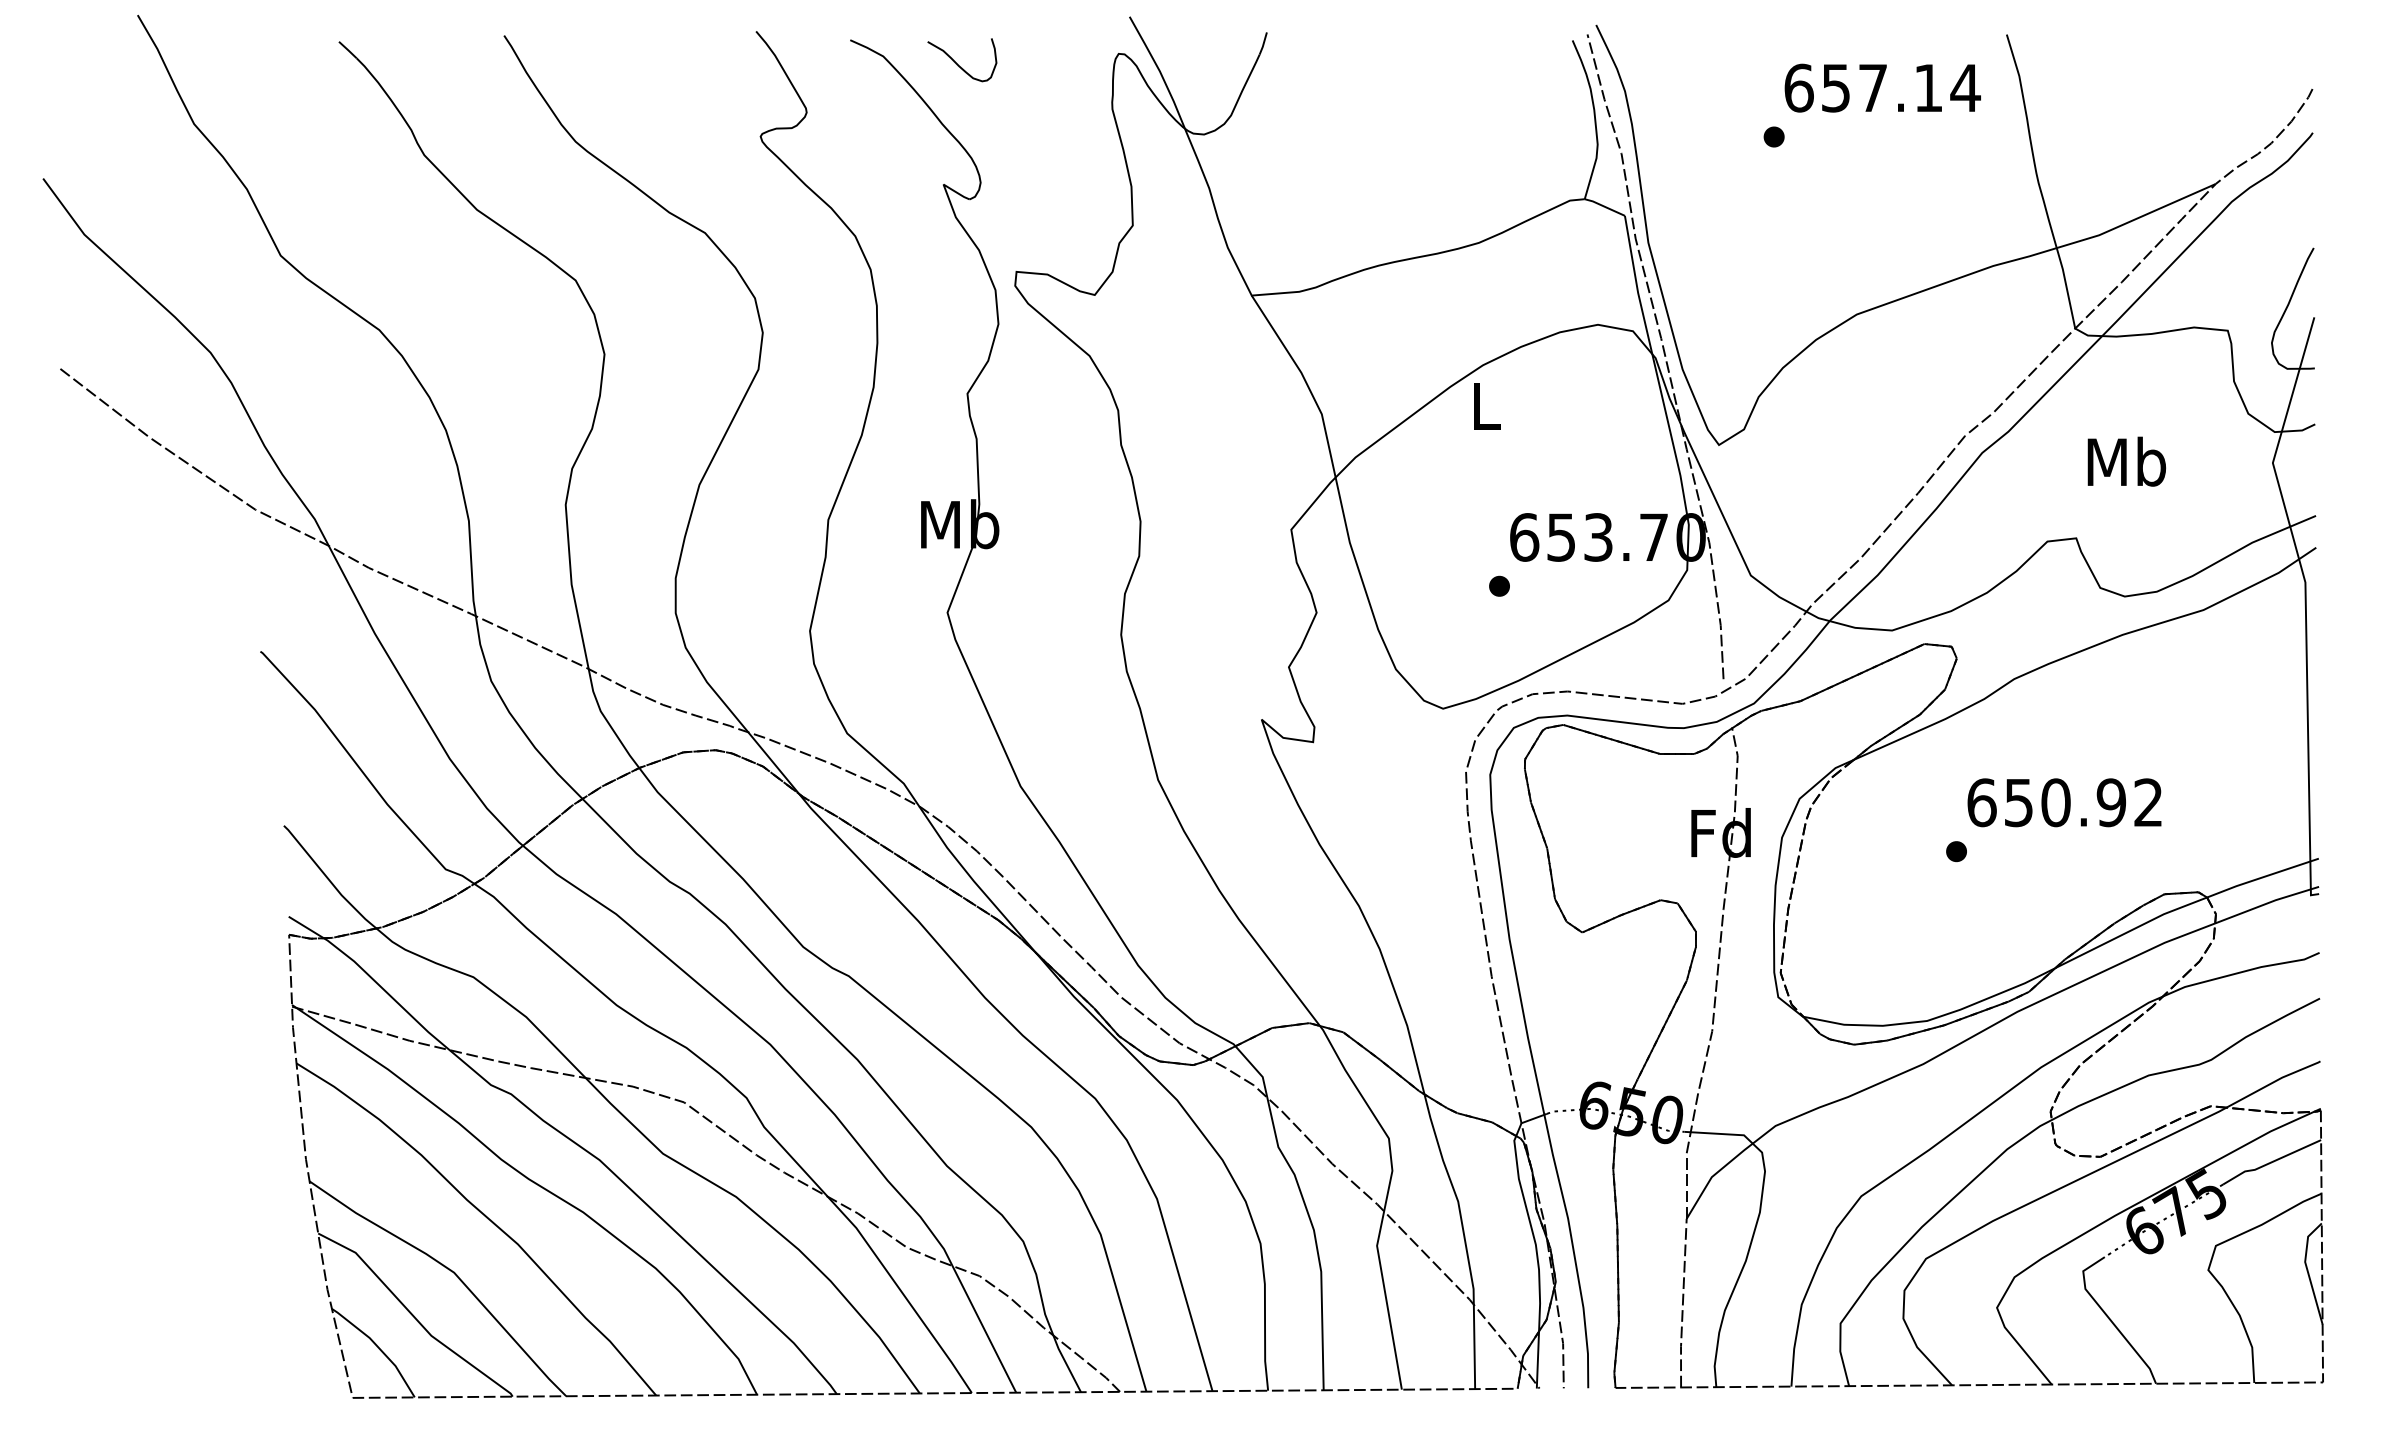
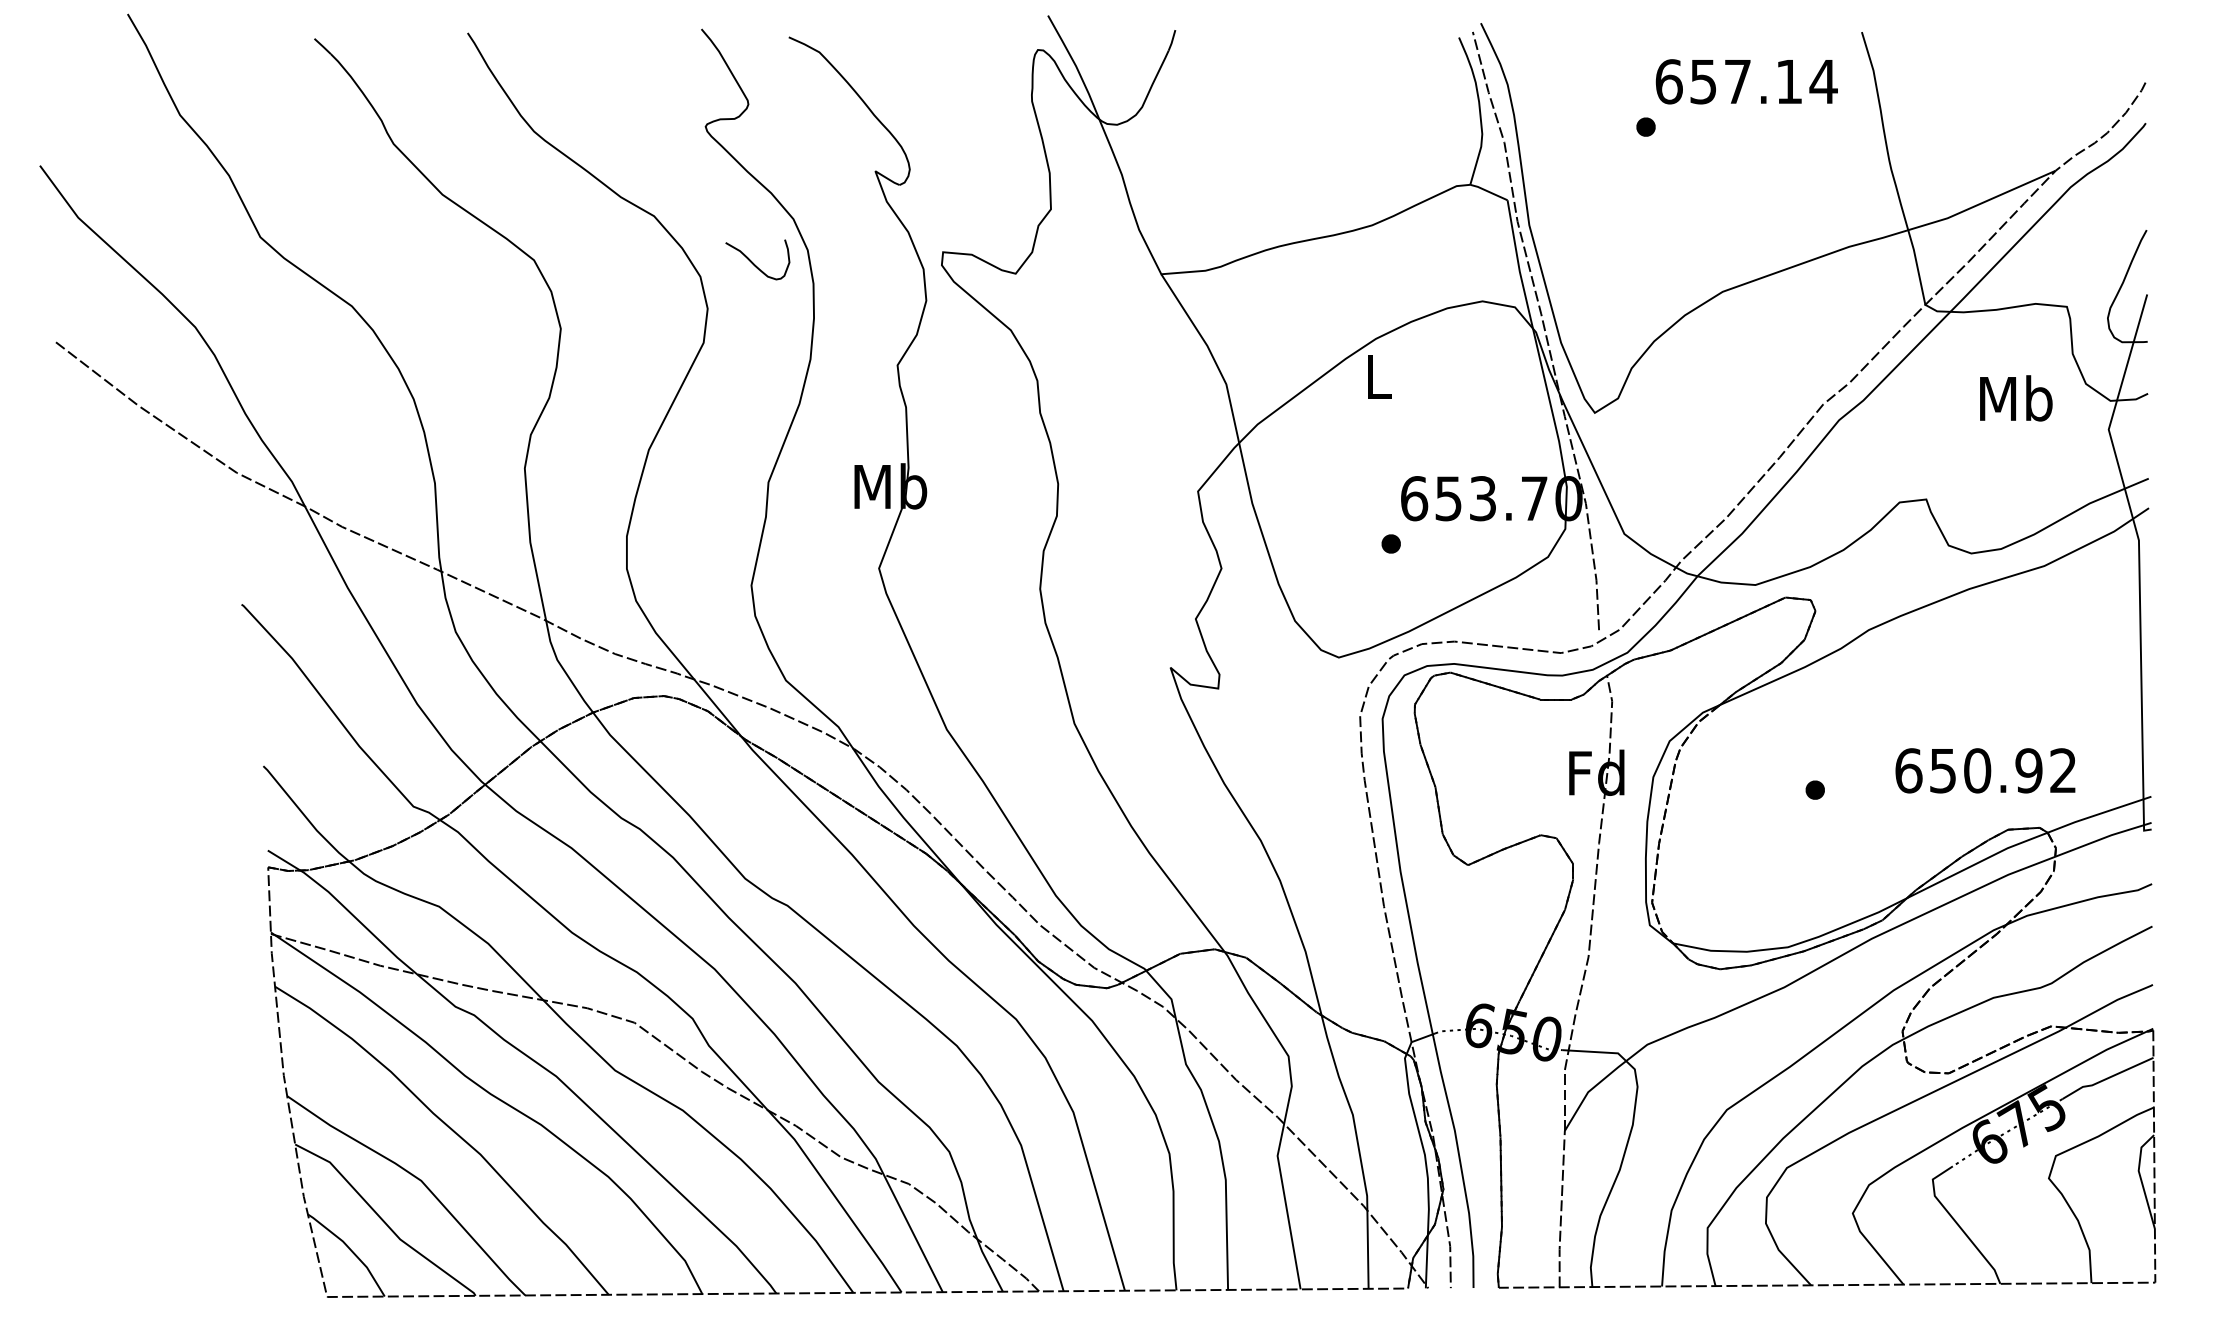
curve: (957, 63) -> (753, 262), moved
text: (2127, 461) -> (2016, 398), moved
text: (2064, 802) -> (1985, 770), moved

